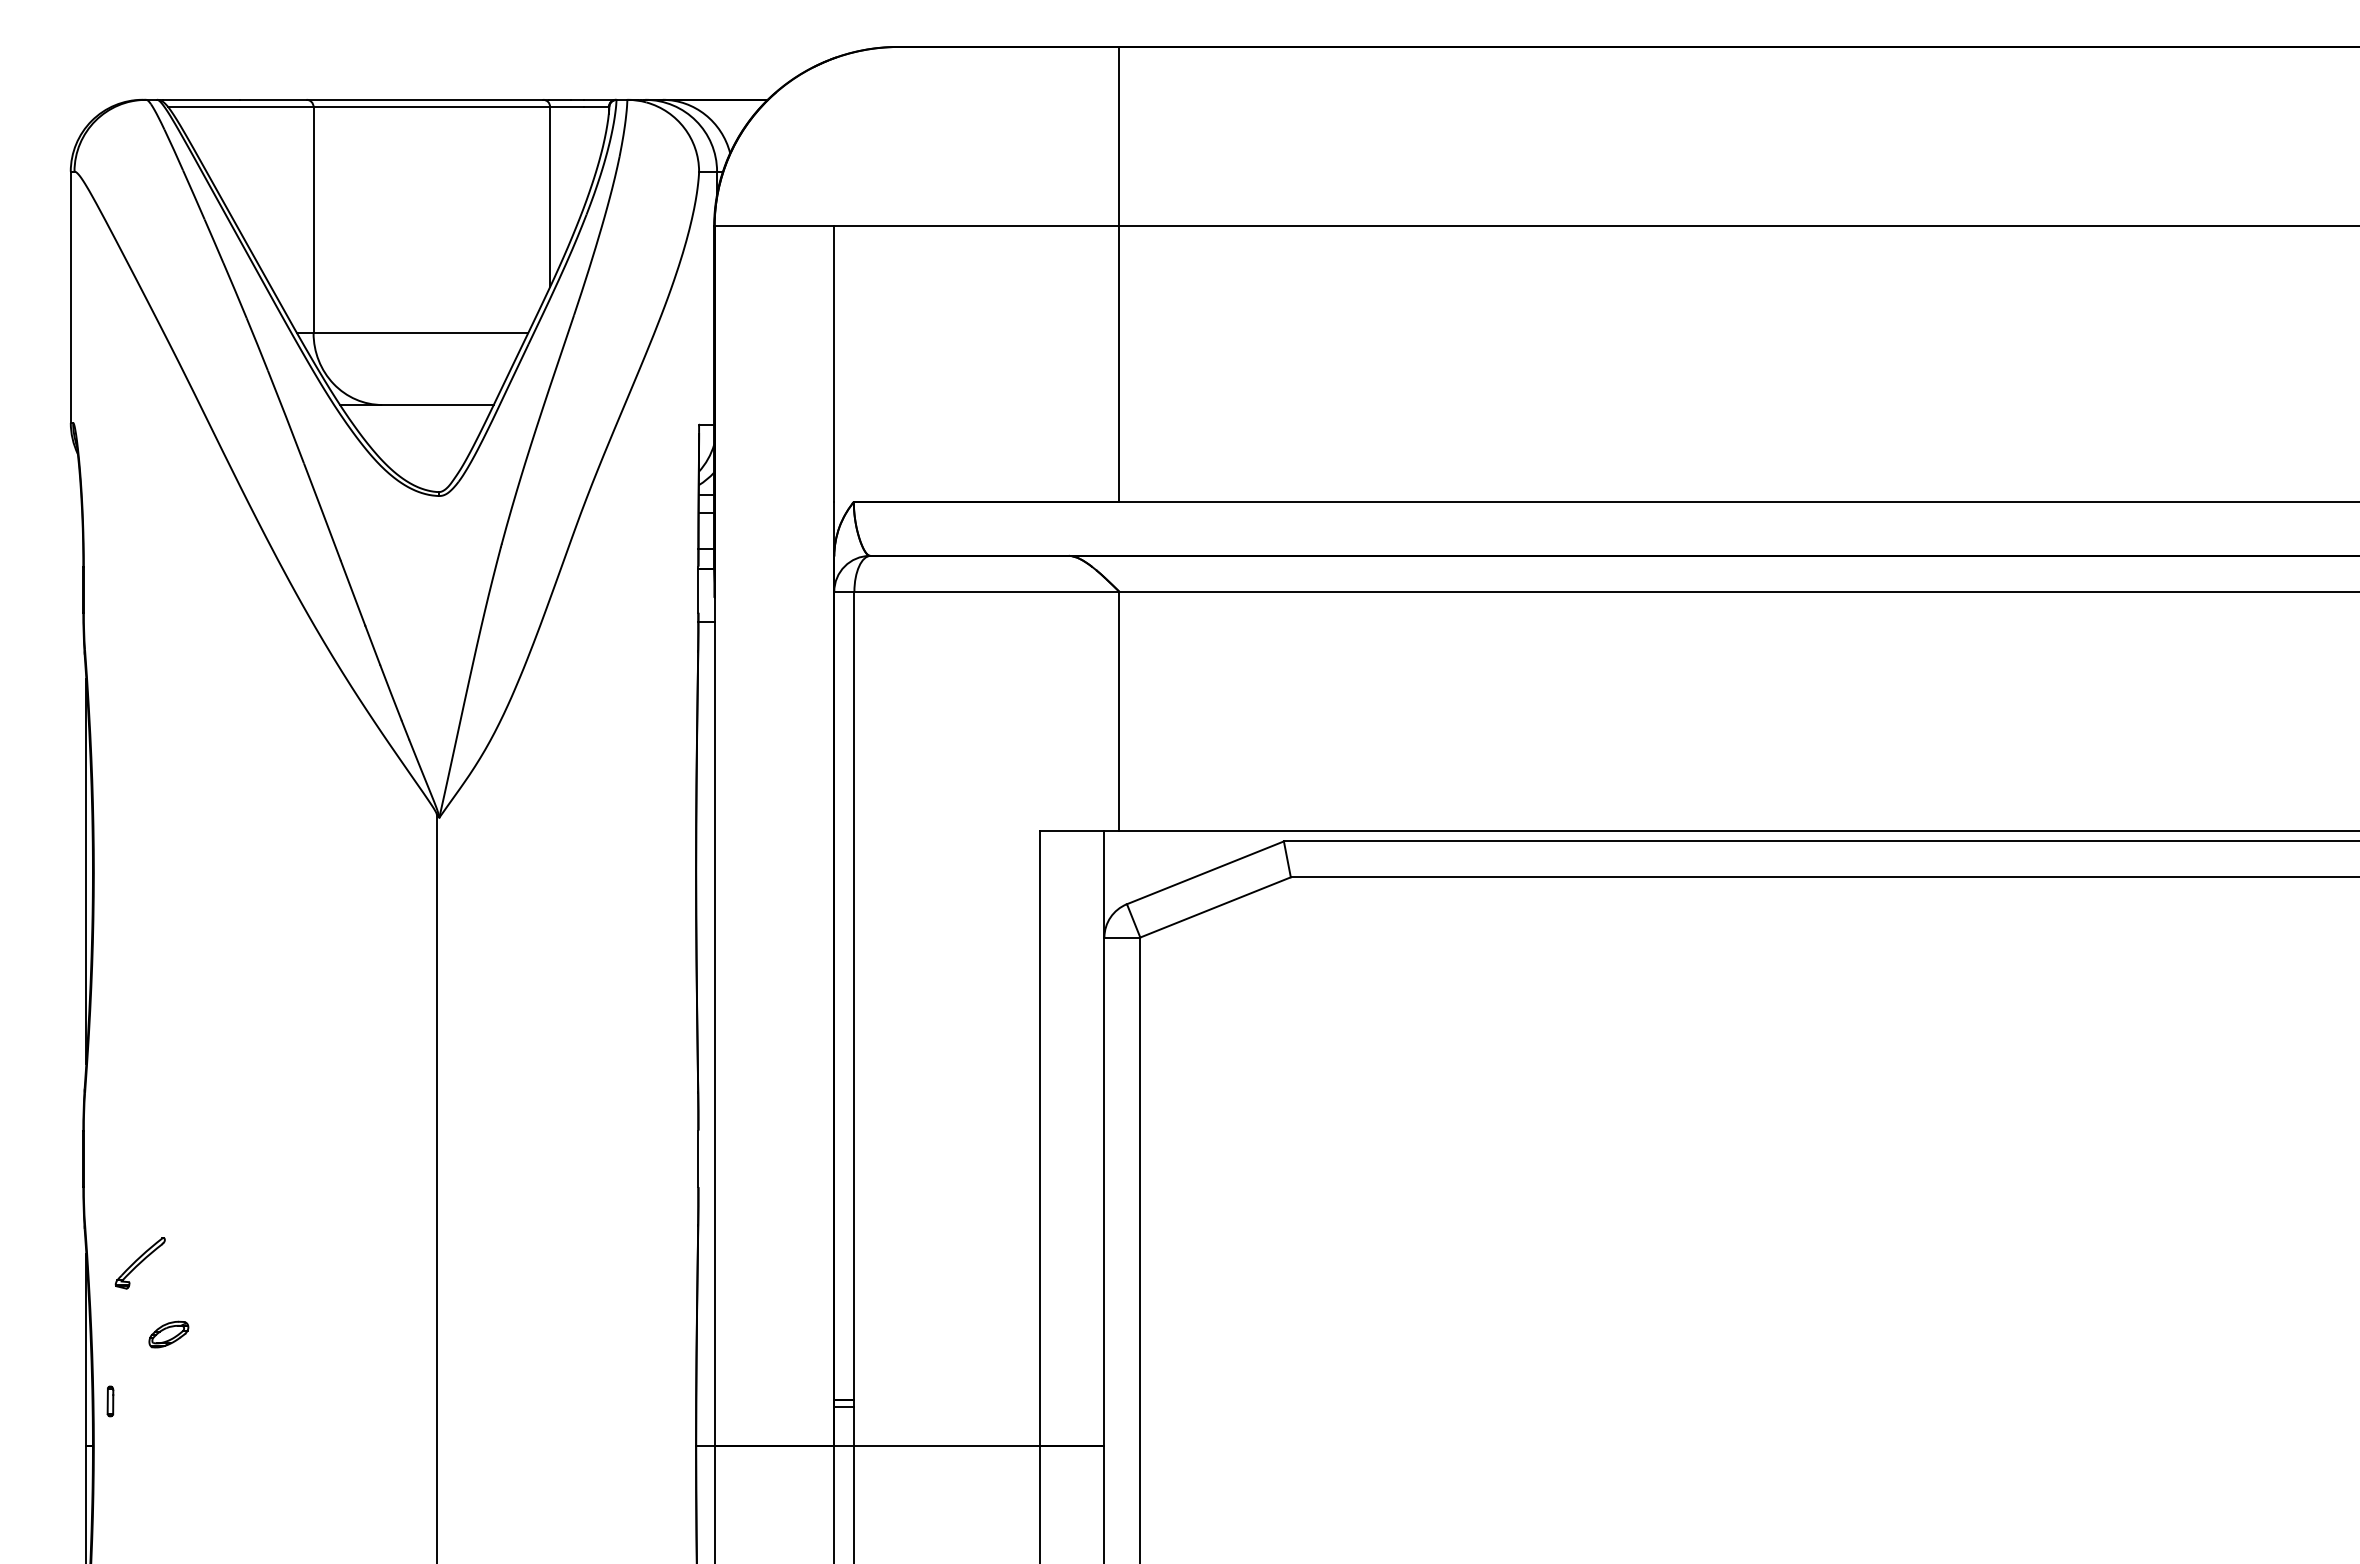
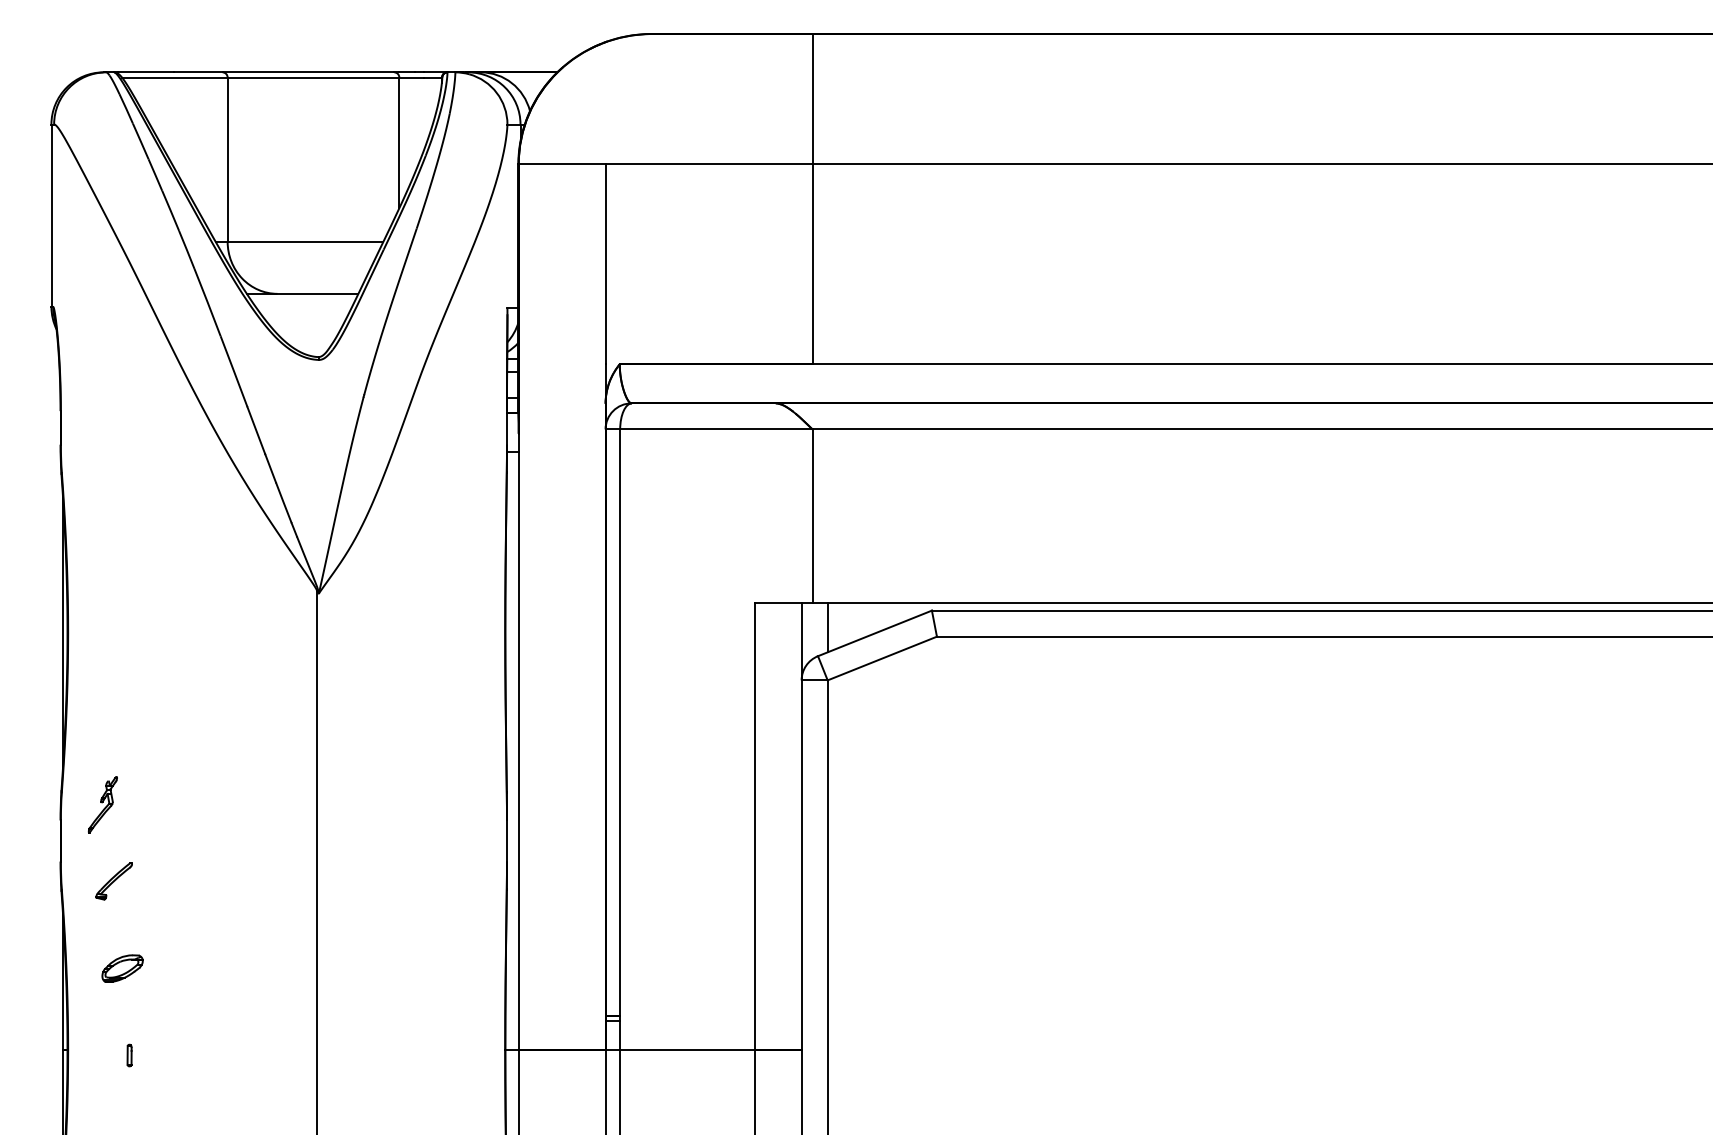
line: (1140, 864) -> (827, 627), added
part: (141, 1109) -> (102, 805), added
part: (139, 1263) -> (113, 881), moved
part: (168, 1334) -> (122, 968), size x1.43
part: (110, 1401) -> (129, 1055), moved

